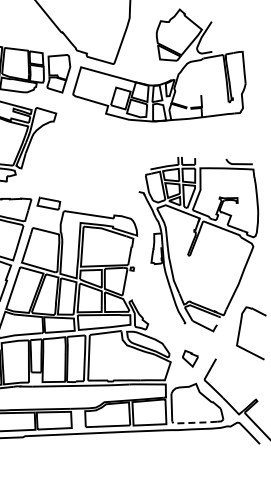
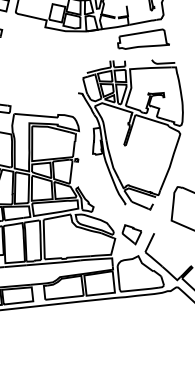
part: (217, 134) -> (142, 39), added
part: (190, 358) -> (132, 234), size x1.43
line: (194, 422) -> (139, 289), dashed -> solid

